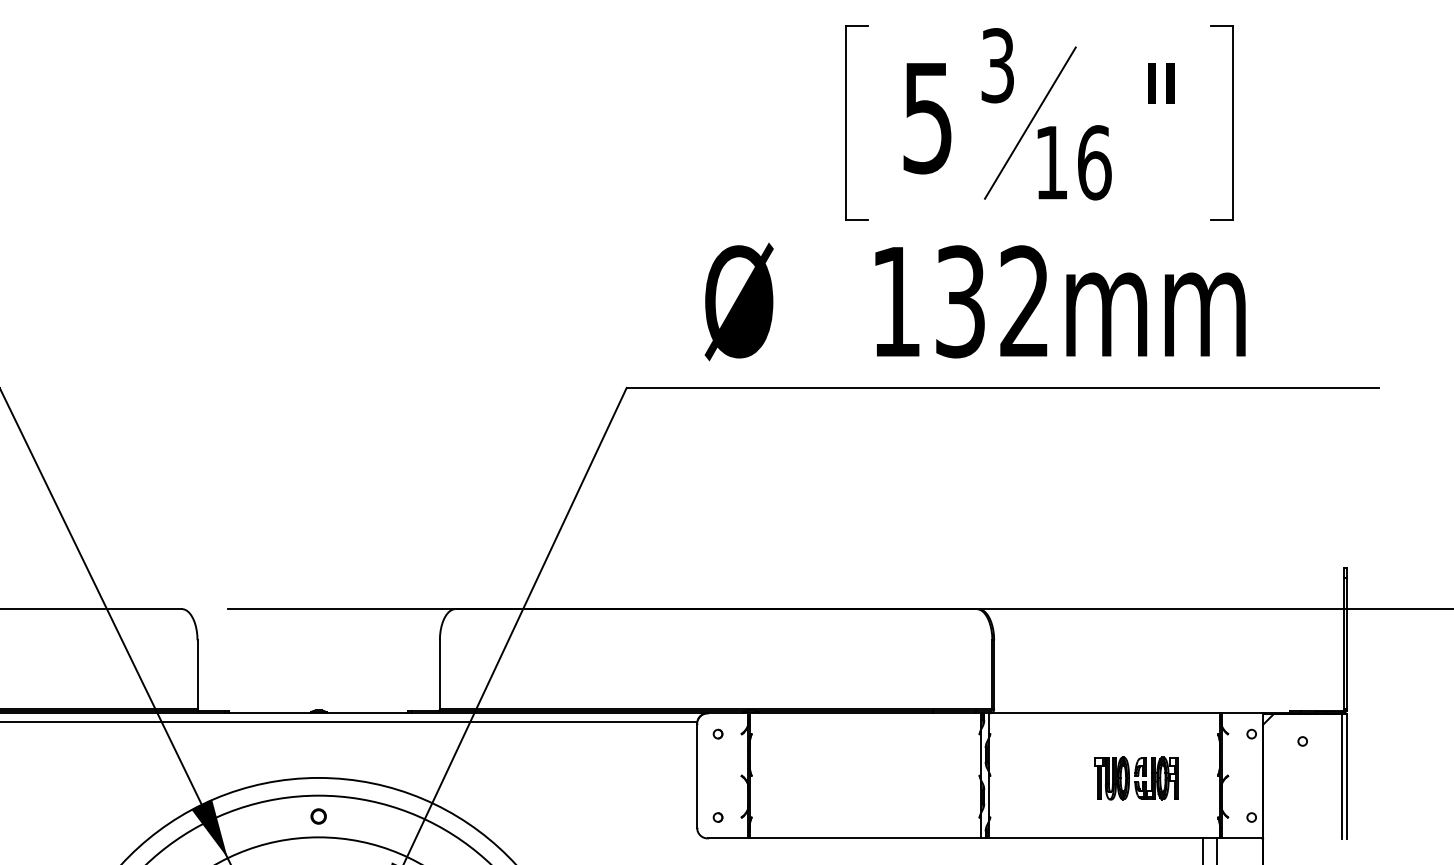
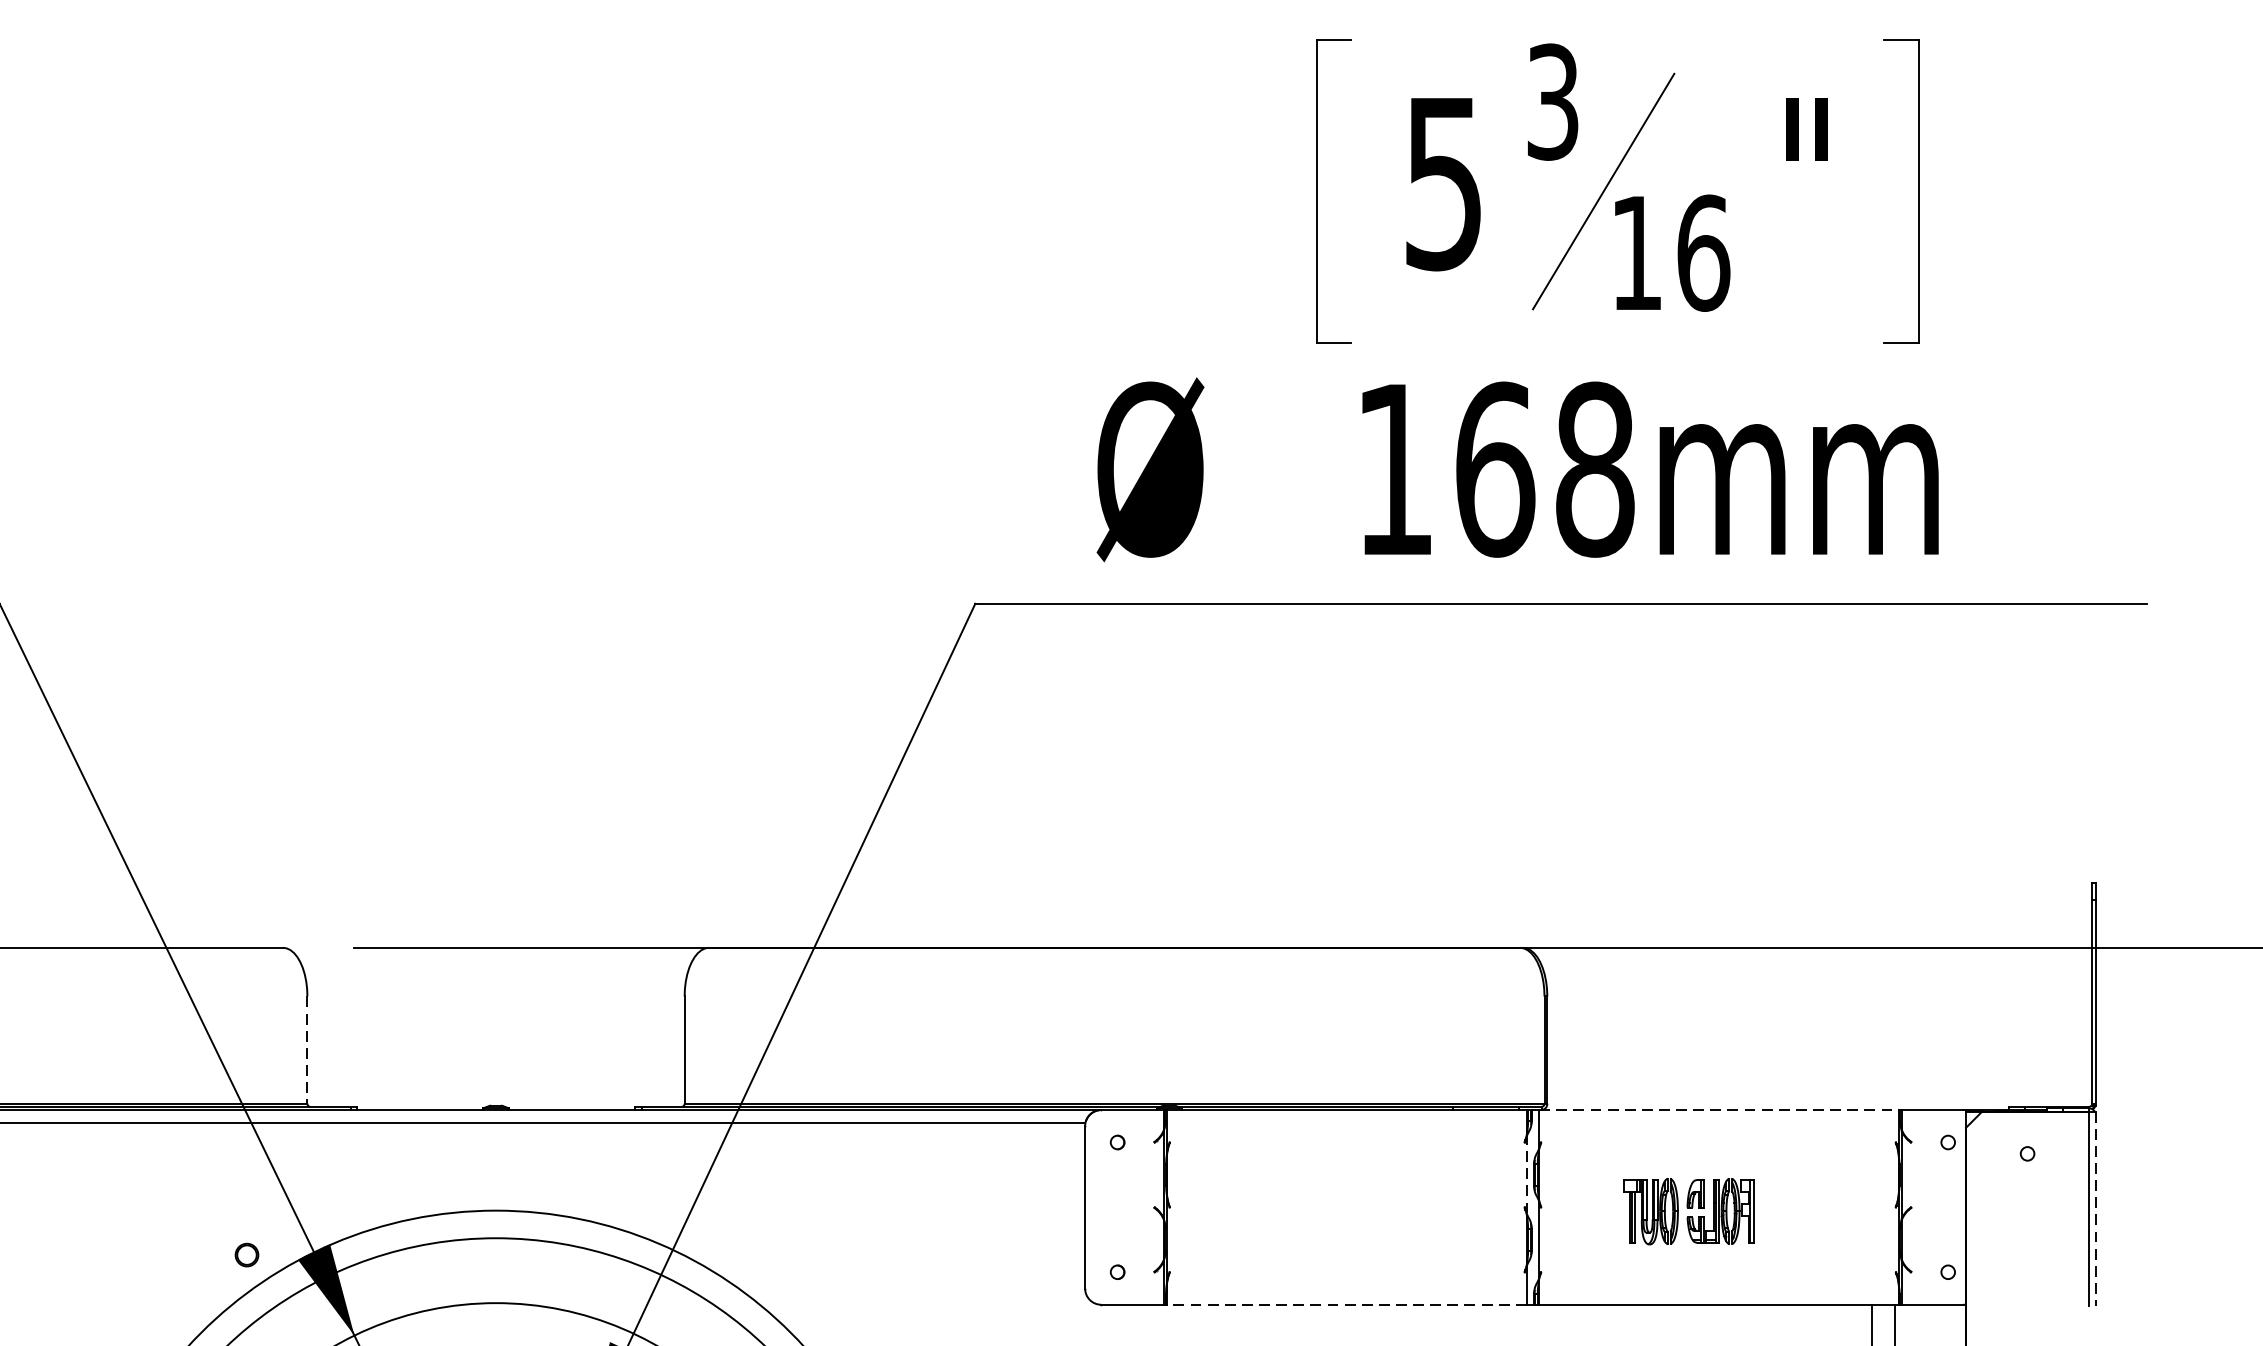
text: (992, 301) -> (1544, 469), 132mm -> 168mm
line: (197, 675) -> (307, 1051), solid -> dashed
line: (1104, 713) -> (1719, 1110), solid -> dashed
line: (980, 755) -> (1526, 1175), solid -> dashed
line: (1346, 776) -> (2095, 1208), solid -> dashed
part: (1136, 778) -> (1689, 1211), moved
circle: (318, 816) -> (246, 1255), moved
line: (865, 838) -> (1347, 1304), solid -> dashed

